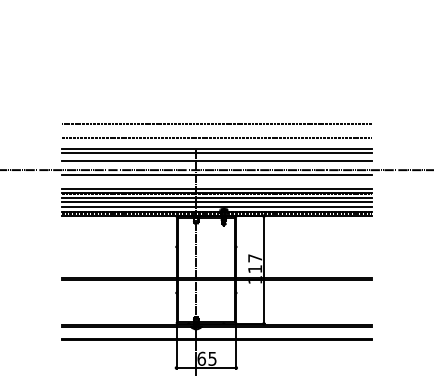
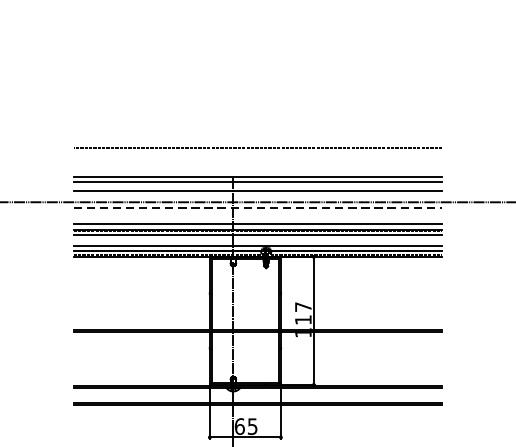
line: (216, 137) -> (257, 163), removed
line: (217, 174) -> (258, 207), solid -> dashed
line: (216, 202) -> (257, 240), removed

